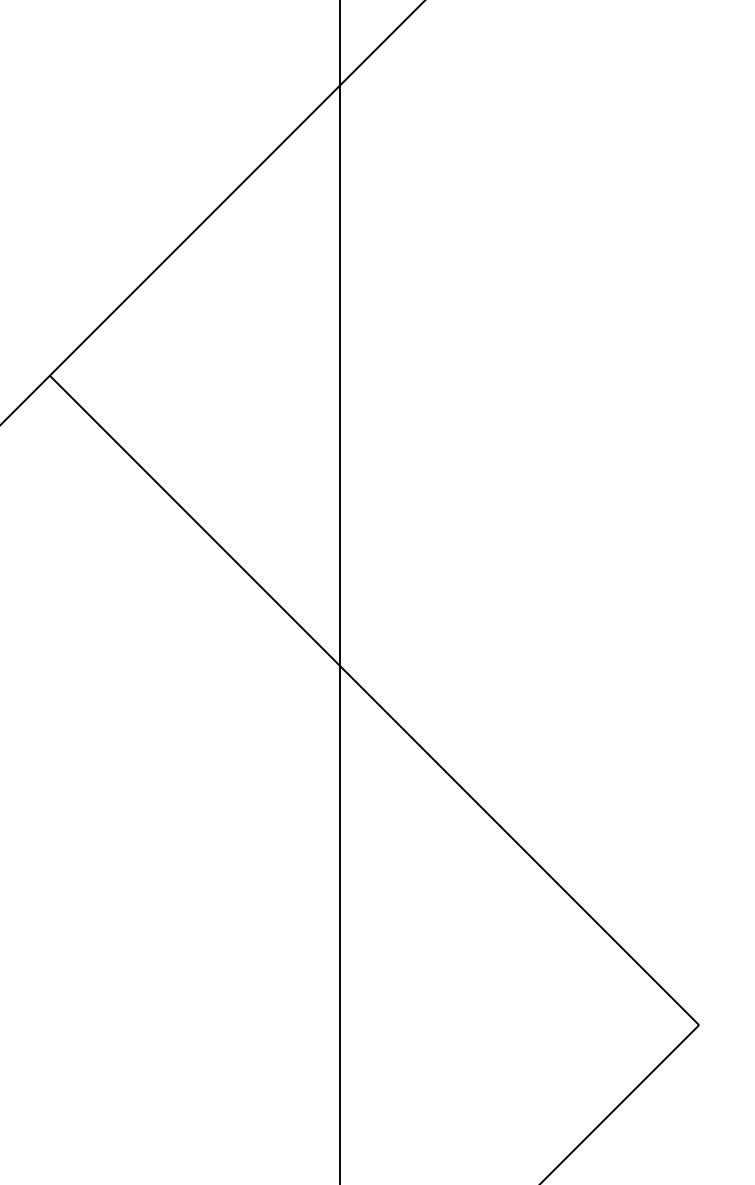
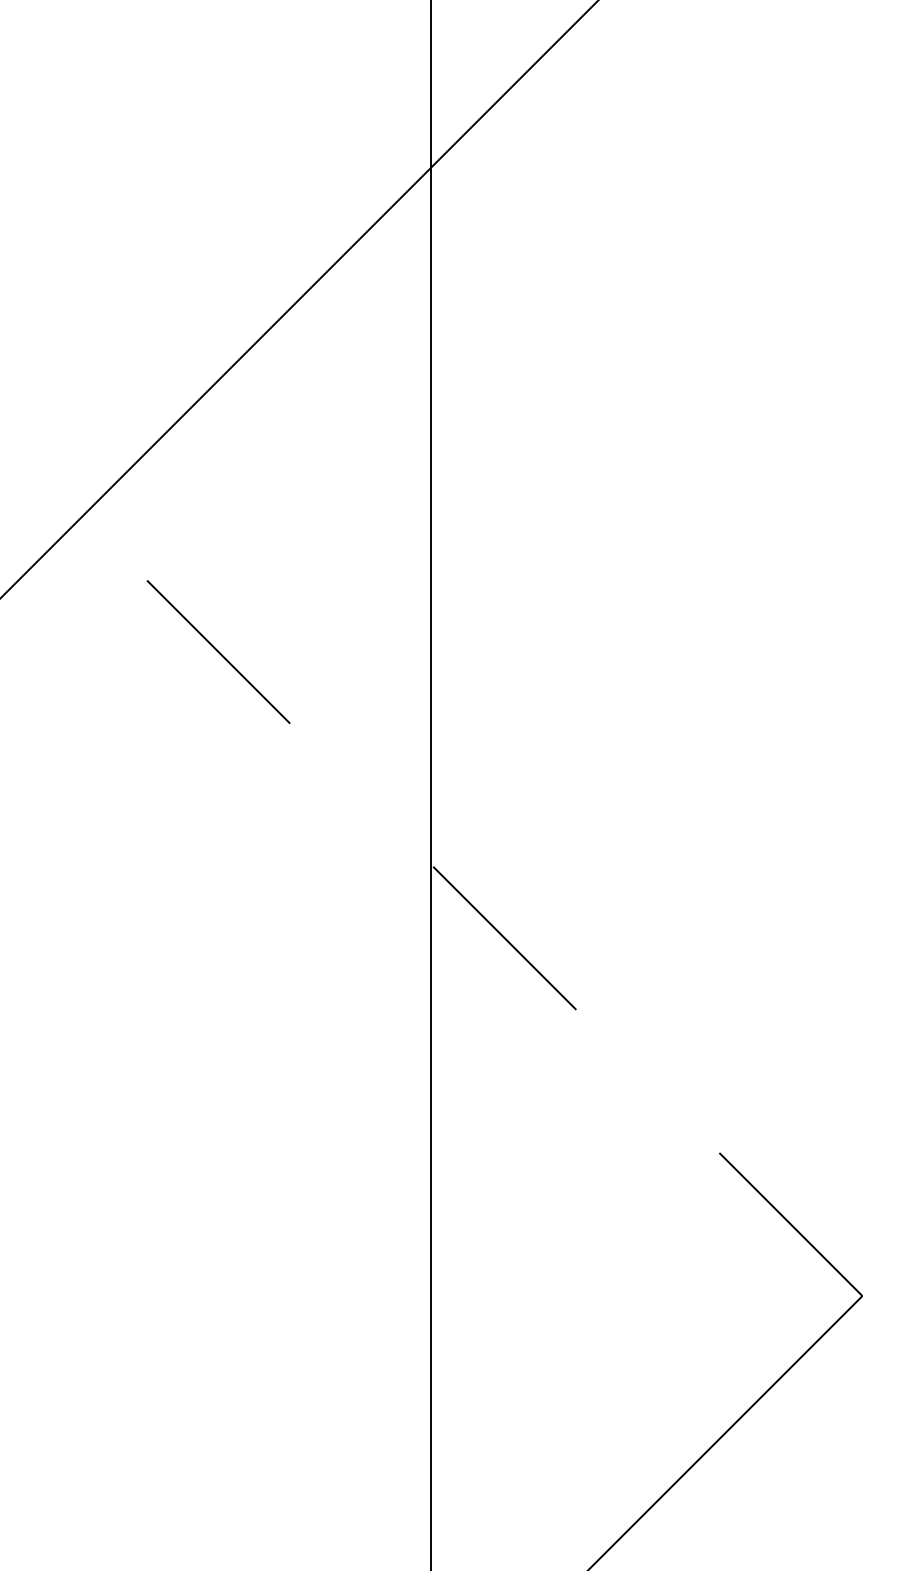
line: (374, 699) -> (472, 905), solid -> dashed

